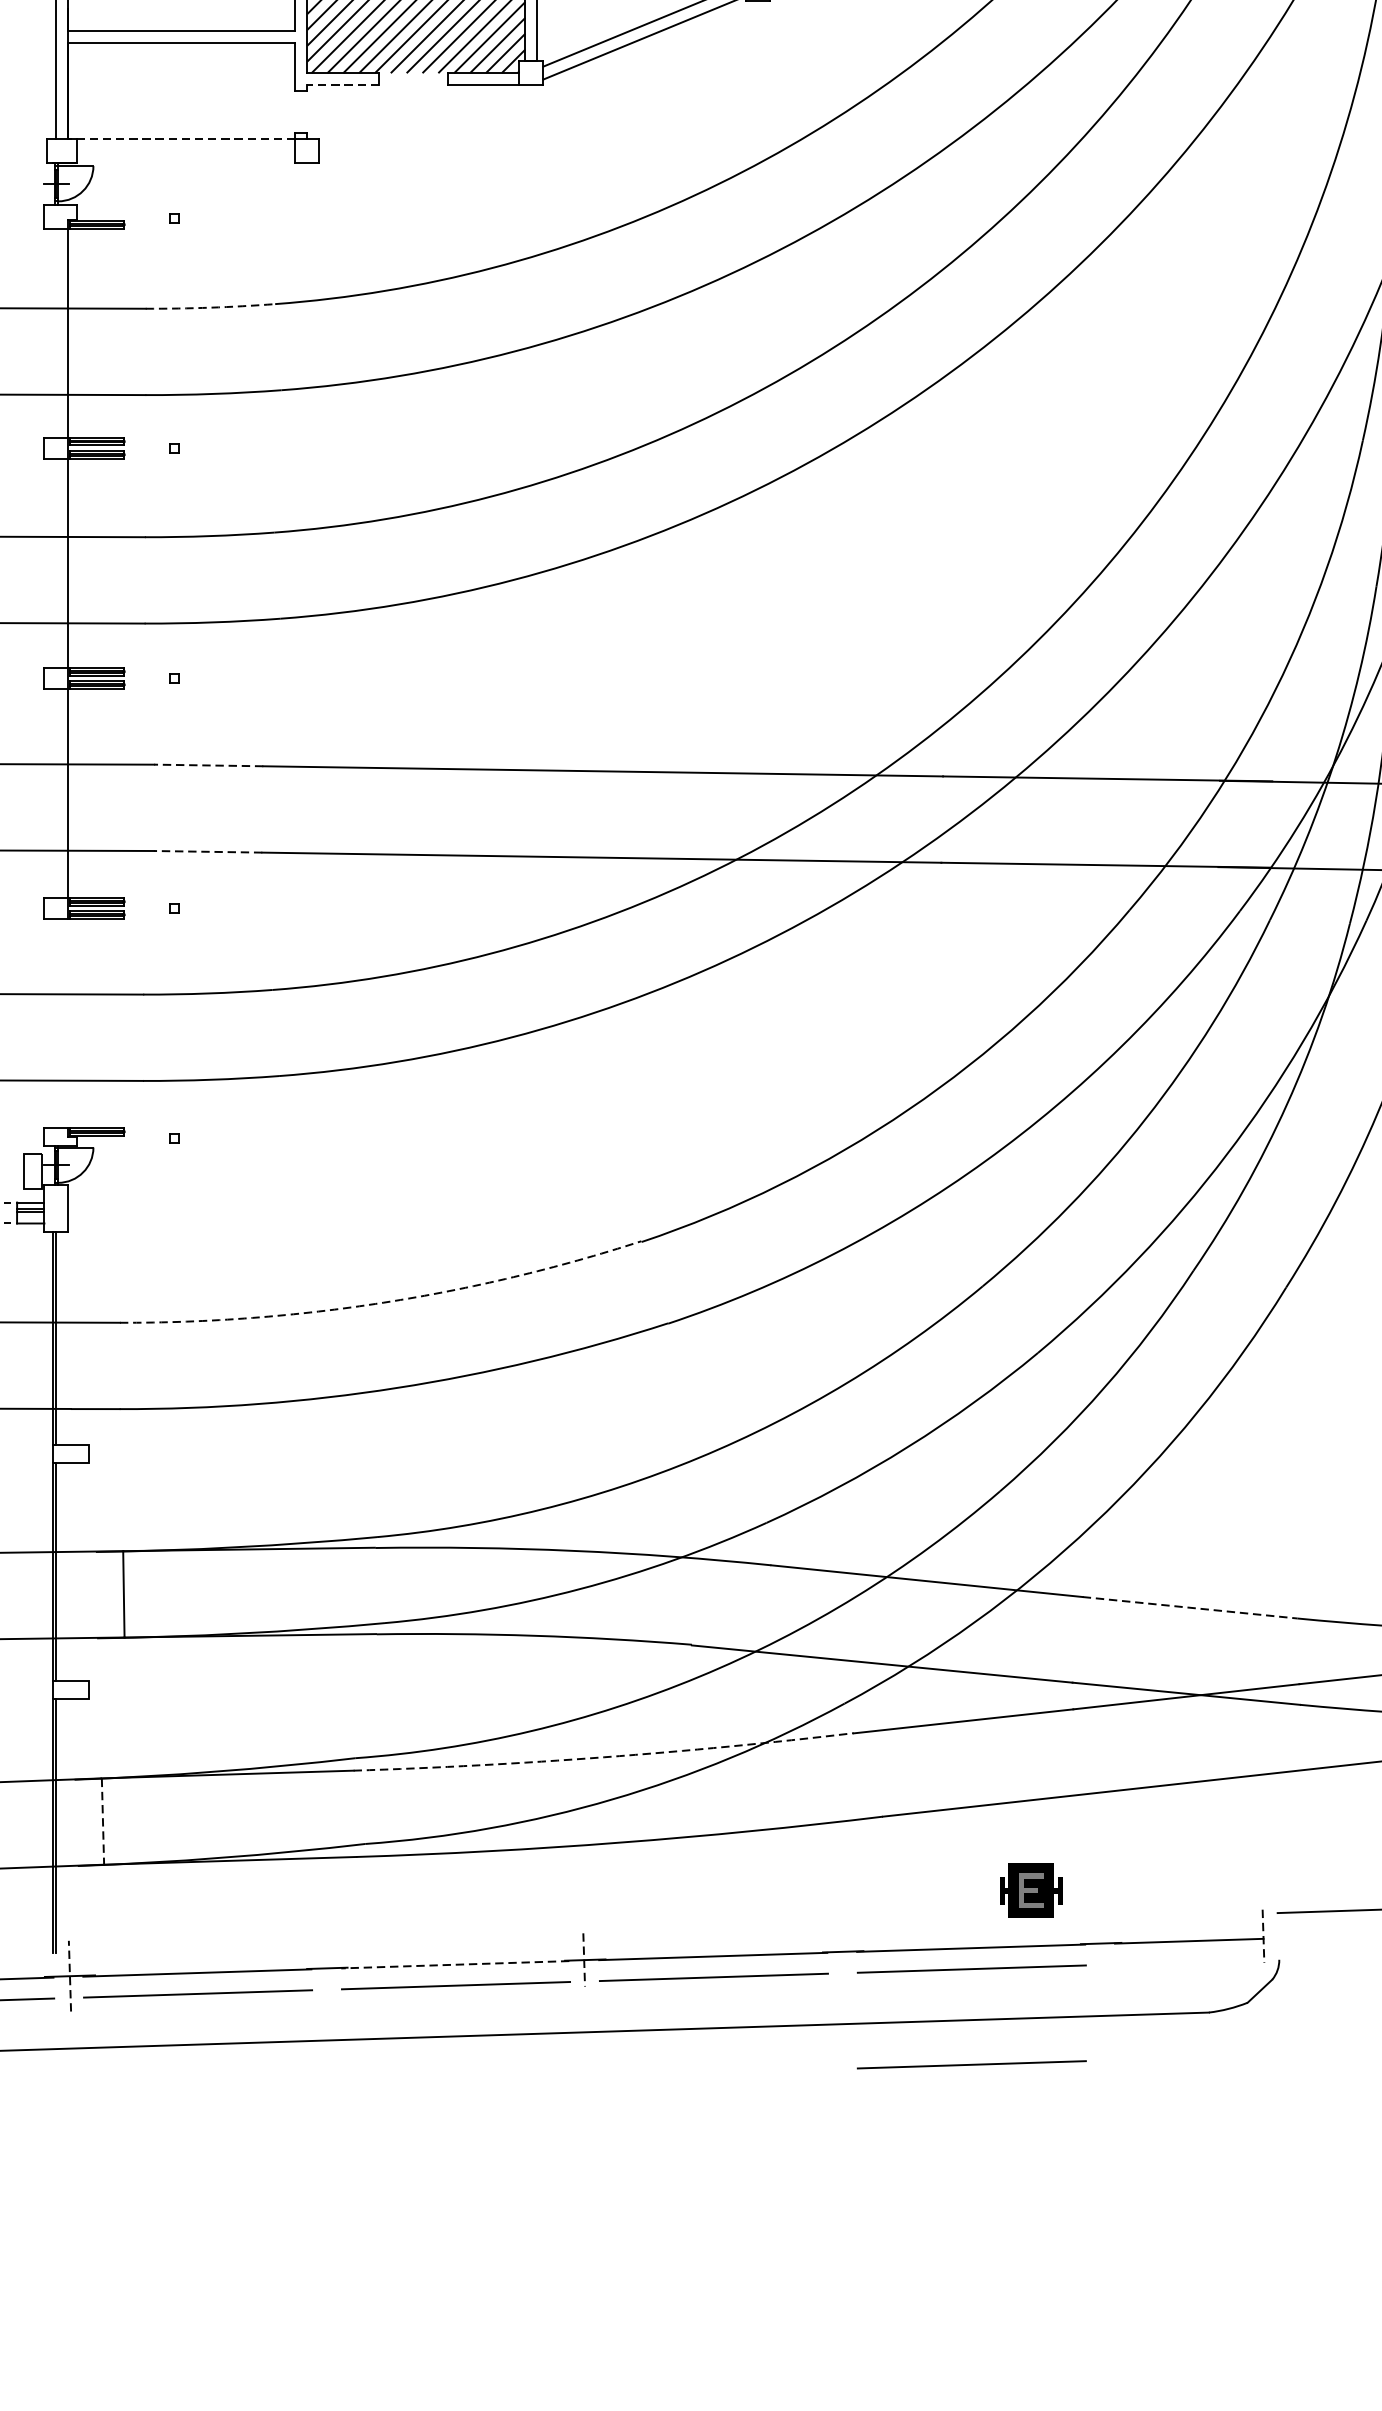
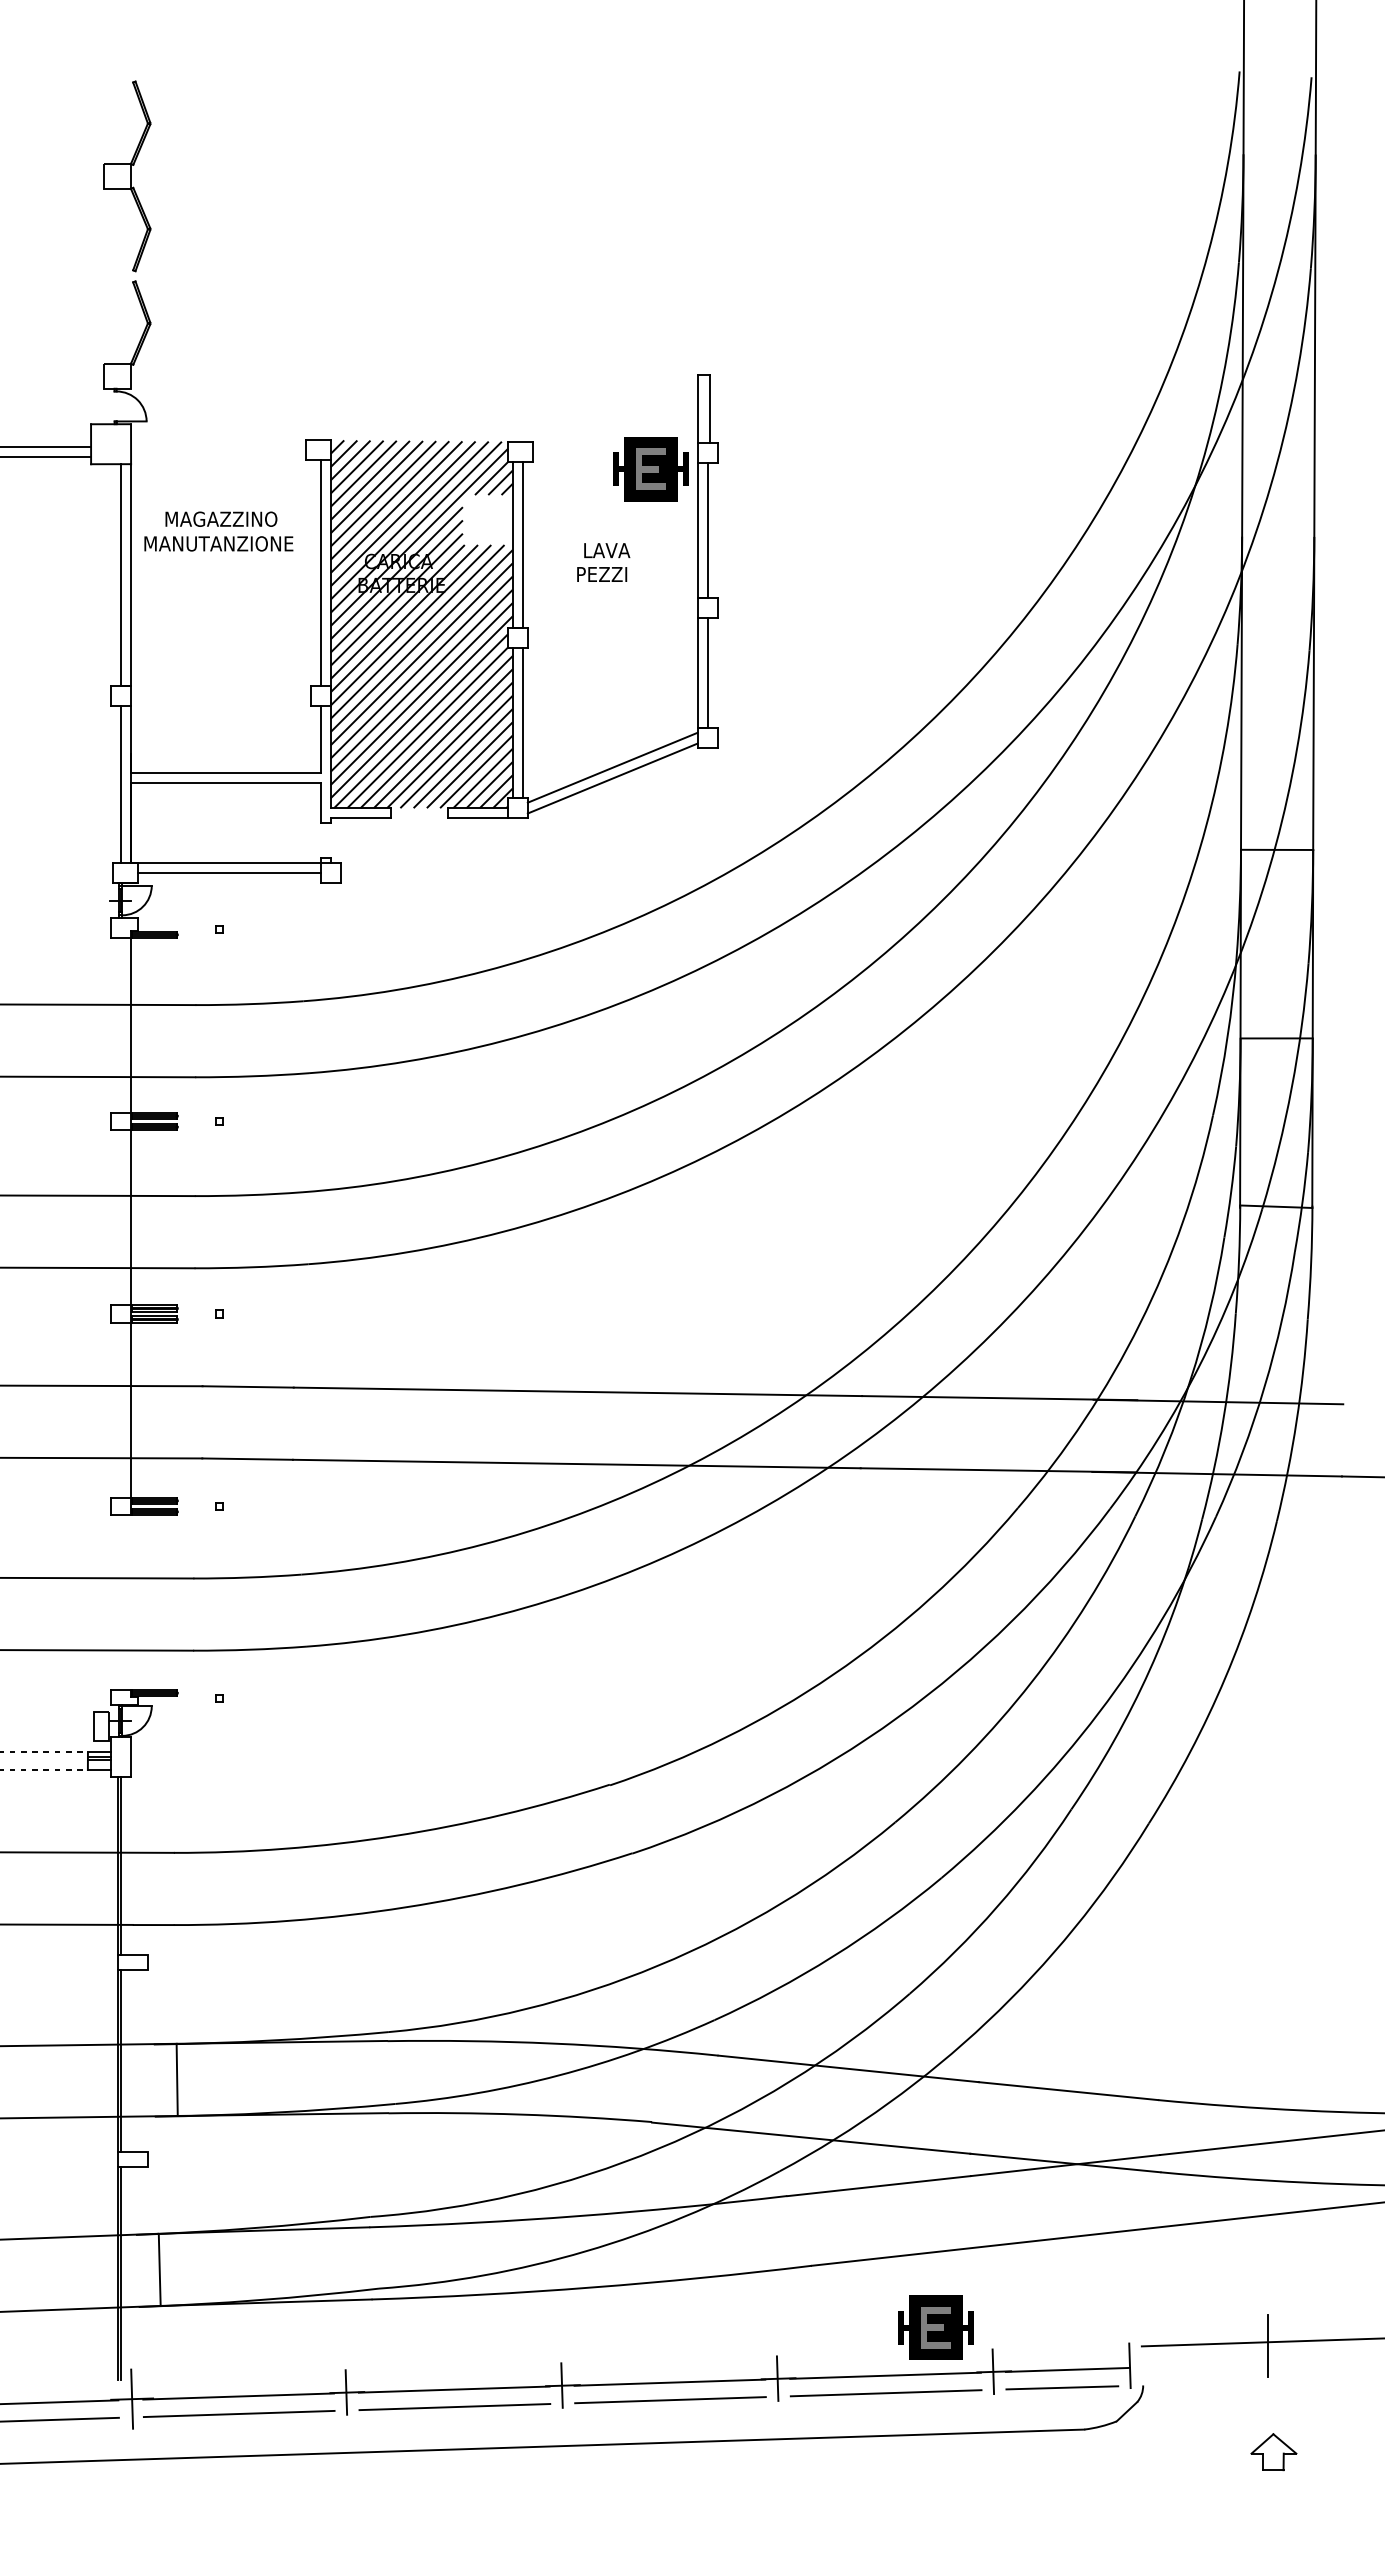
line: (343, 85) -> (360, 818), dashed -> solid
line: (181, 139) -> (225, 863), dashed -> solid
line: (186, 151) -> (229, 873), added
arc: (210, 308) -> (249, 1004), dashed -> solid
line: (209, 764) -> (248, 1386), dashed -> solid
line: (207, 852) -> (247, 1459), dashed -> solid
arc: (383, 1303) -> (394, 1836), dashed -> solid
line: (1191, 1608) -> (1069, 2091), dashed -> solid
arc: (603, 1757) -> (578, 2216), dashed -> solid
line: (102, 1822) -> (159, 2270), dashed -> solid
part: (1030, 1890) -> (935, 2327), size x1.43
line: (1262, 1937) -> (1129, 2366), dashed -> solid
line: (1100, 1943) -> (993, 2371), added
line: (841, 1951) -> (777, 2378), added
line: (584, 1961) -> (562, 2386), dashed -> solid
line: (1182, 1962) -> (1062, 2387), added
line: (454, 1964) -> (453, 2389), dashed -> solid
line: (326, 1968) -> (346, 2392), added
line: (70, 1976) -> (132, 2399), dashed -> solid
line: (971, 2065) -> (885, 2473), removed

